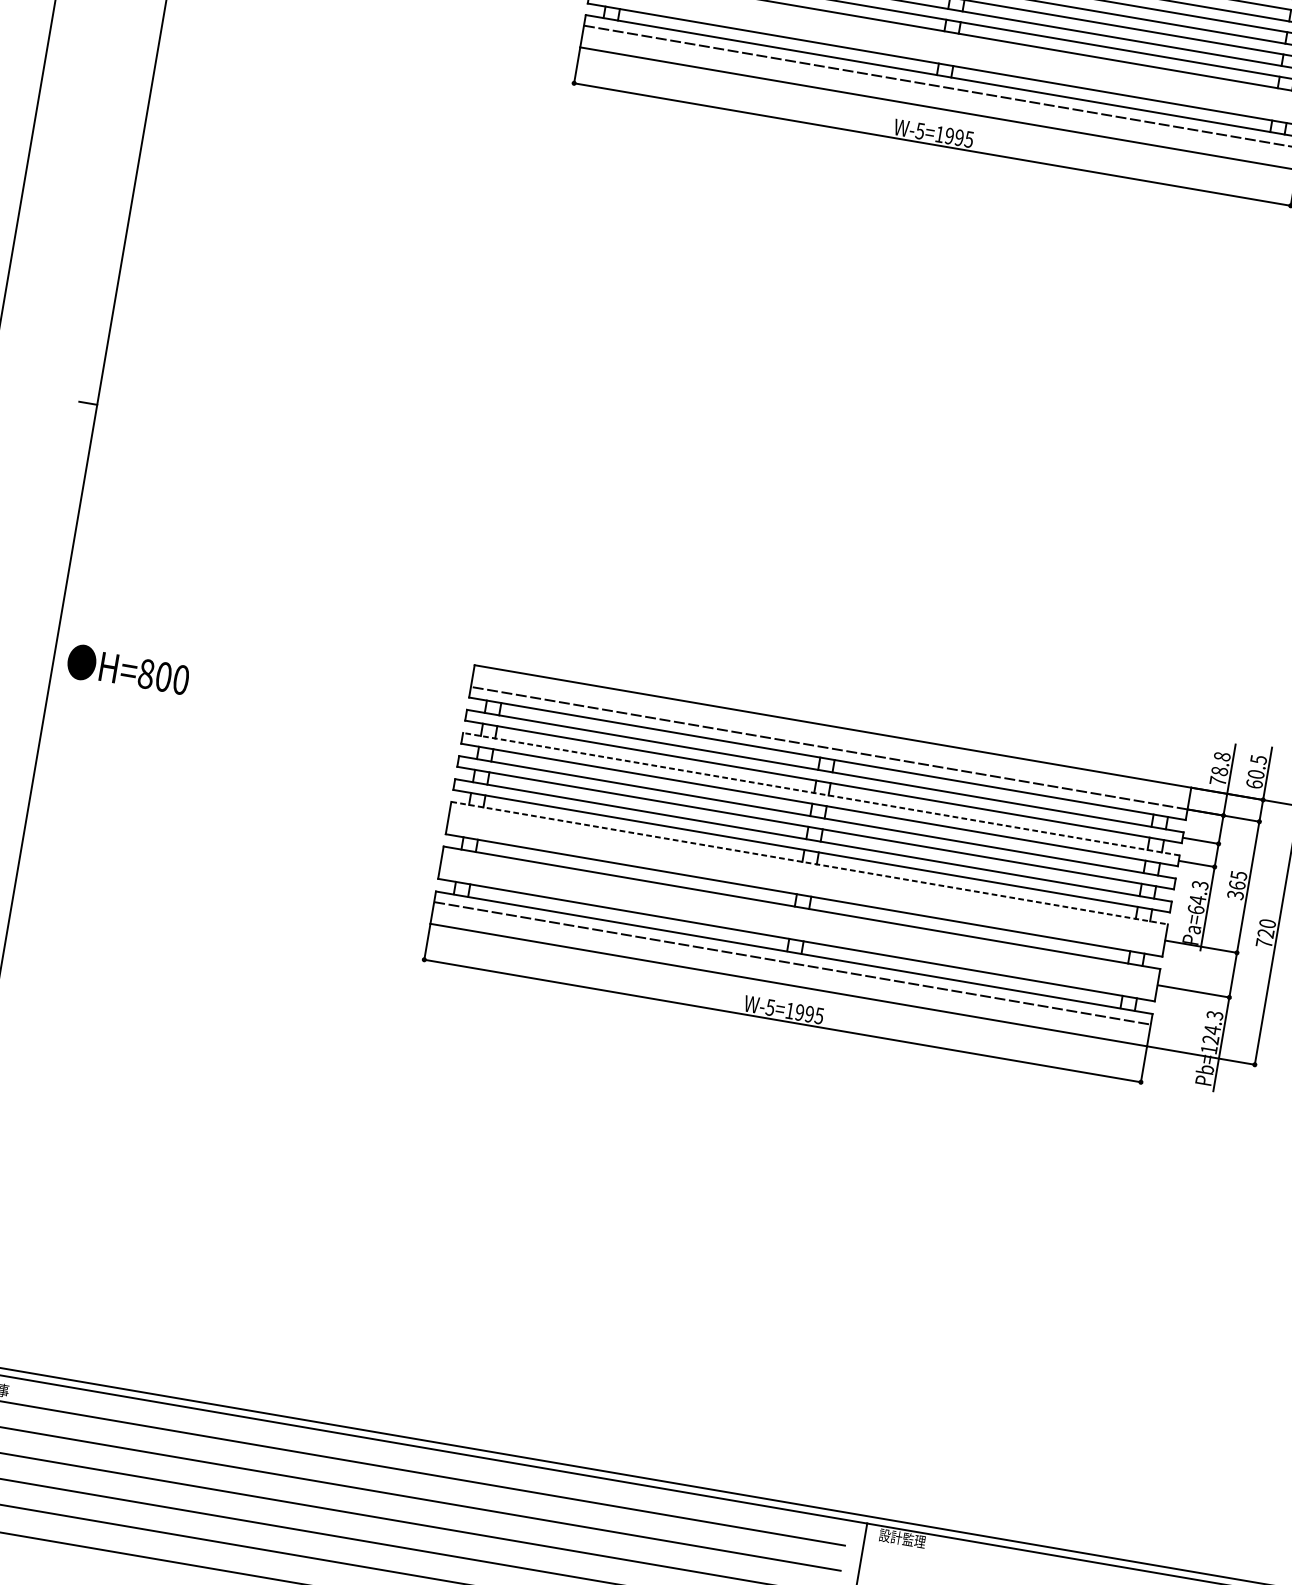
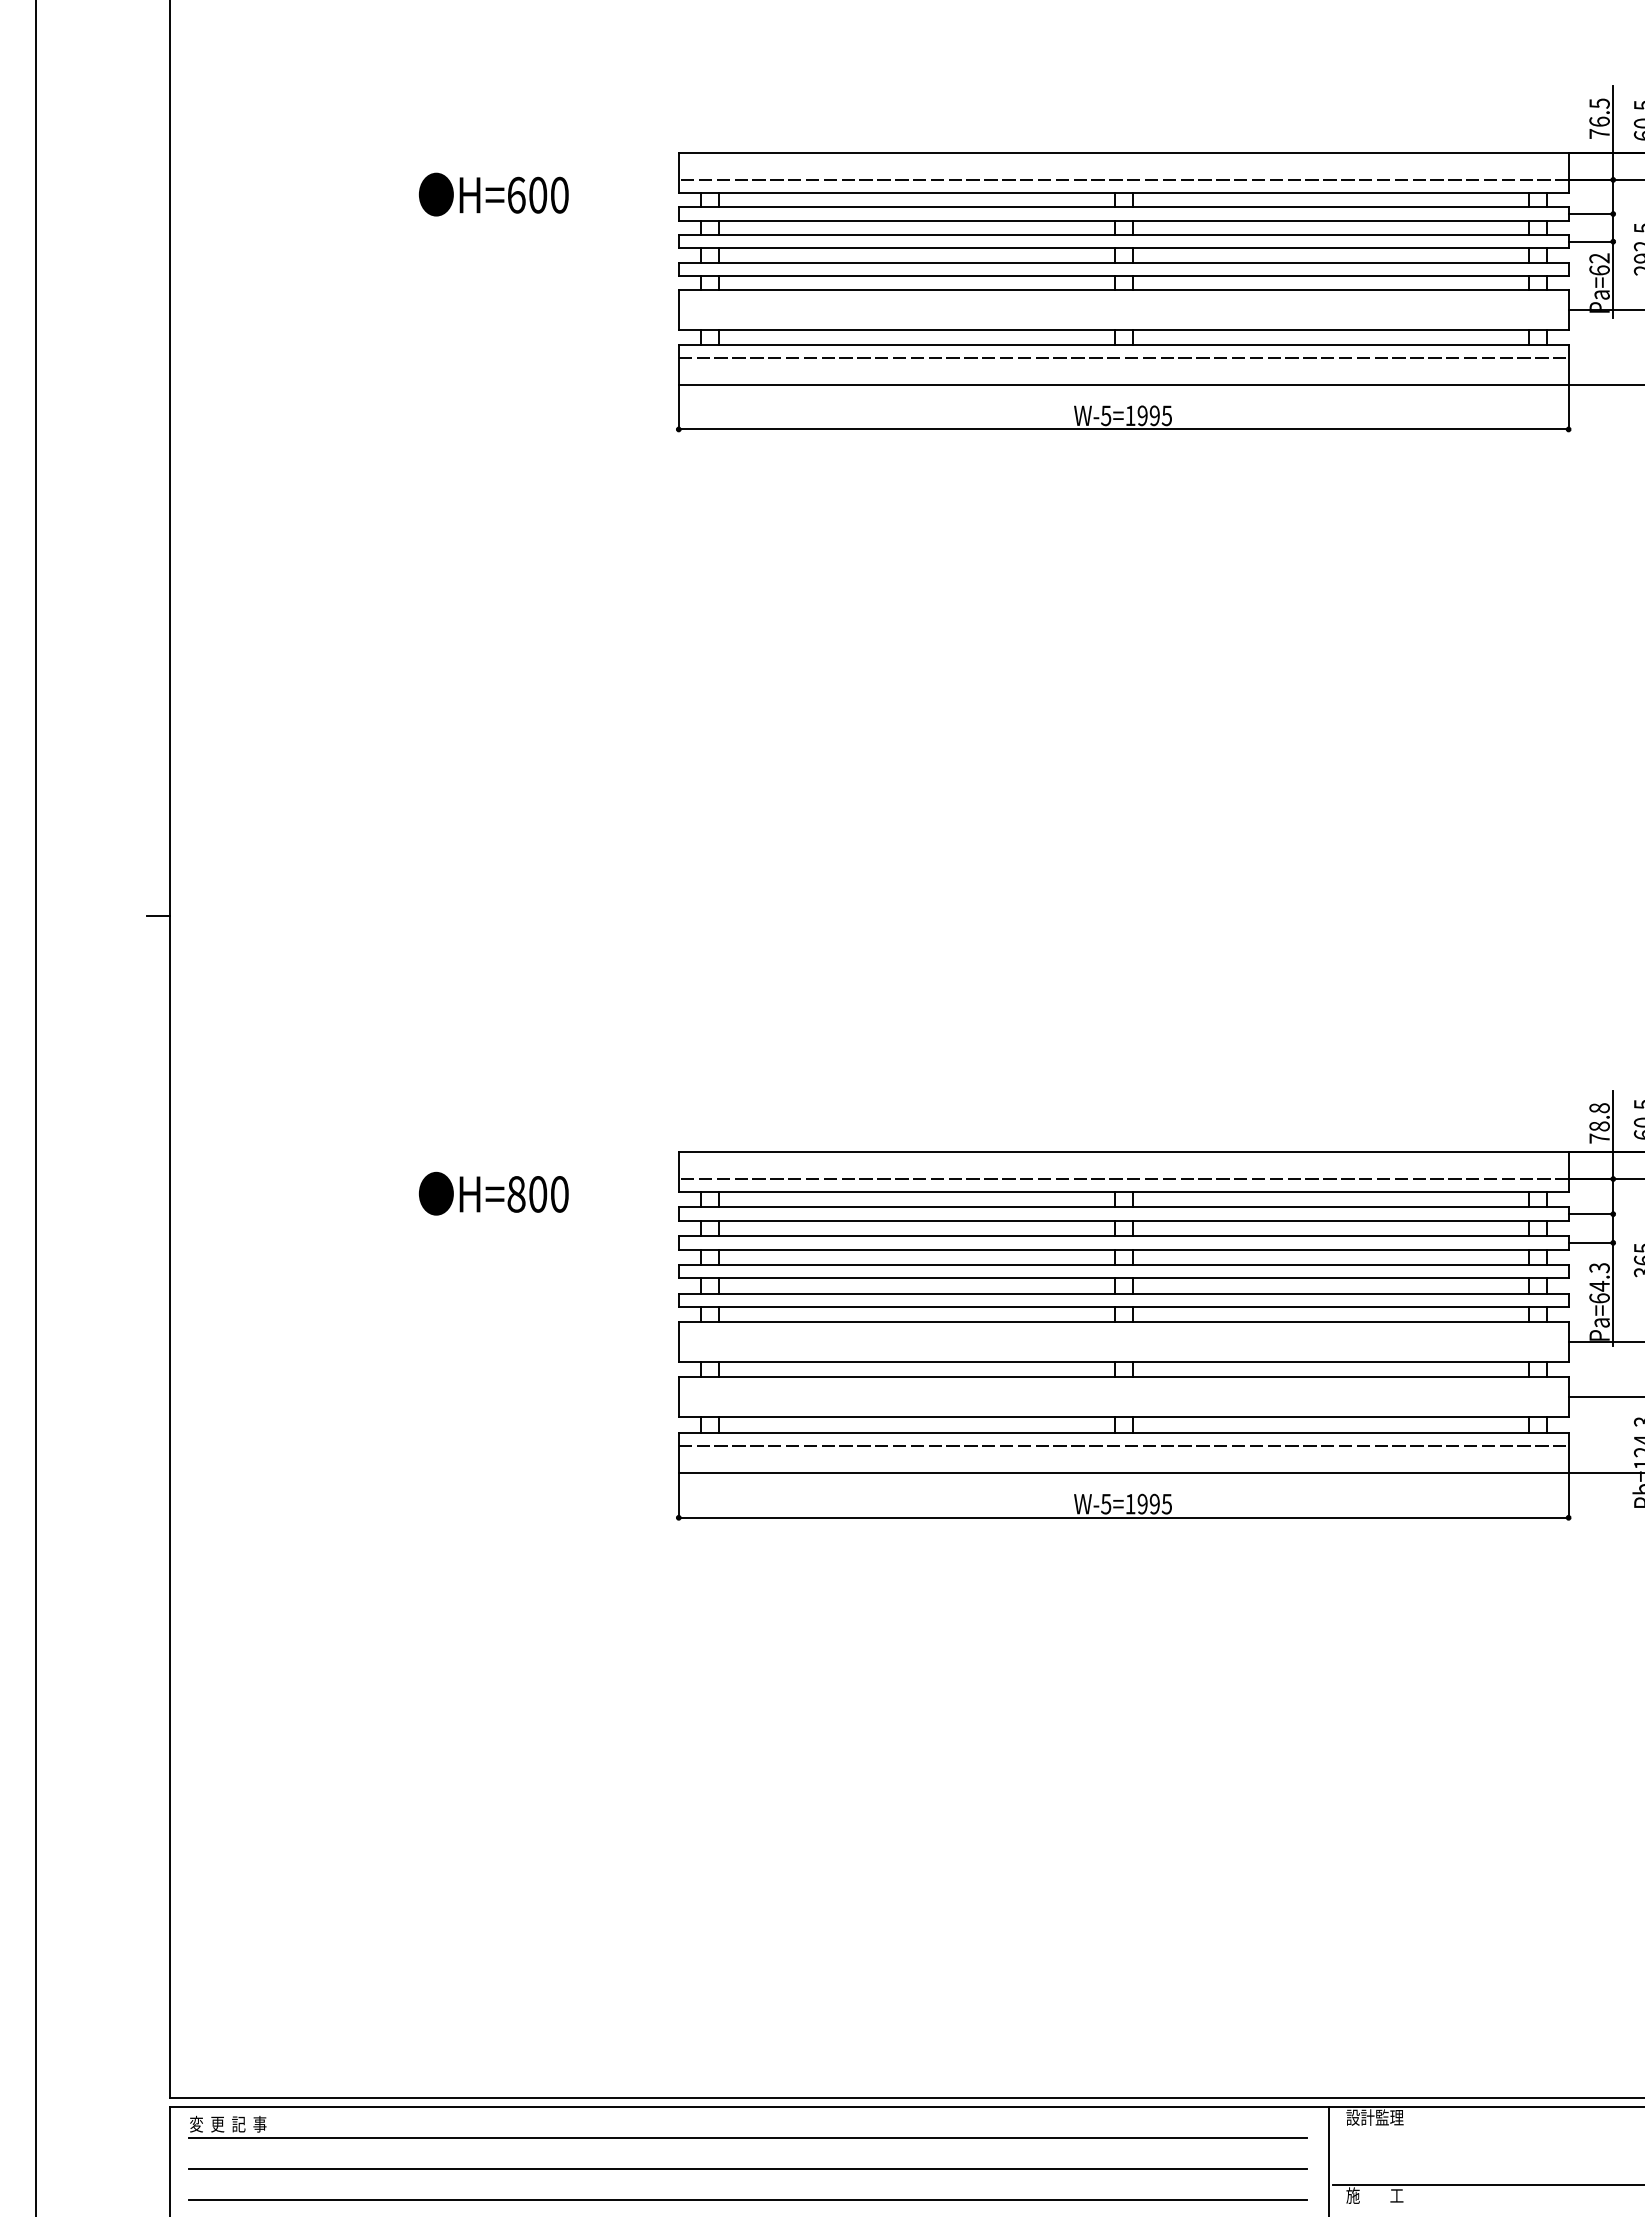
text: (127, 670) -> (493, 1193), moved
line: (821, 794) -> (1123, 1236), dashed -> solid
line: (809, 862) -> (1123, 1321), dashed -> solid

